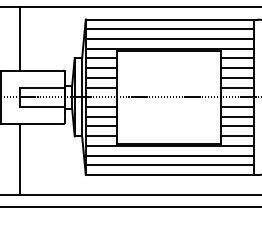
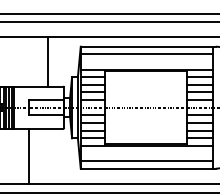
line: (20, 38) -> (48, 61), moved
line: (169, 38) -> (146, 61), removed
line: (169, 155) -> (146, 153), removed

